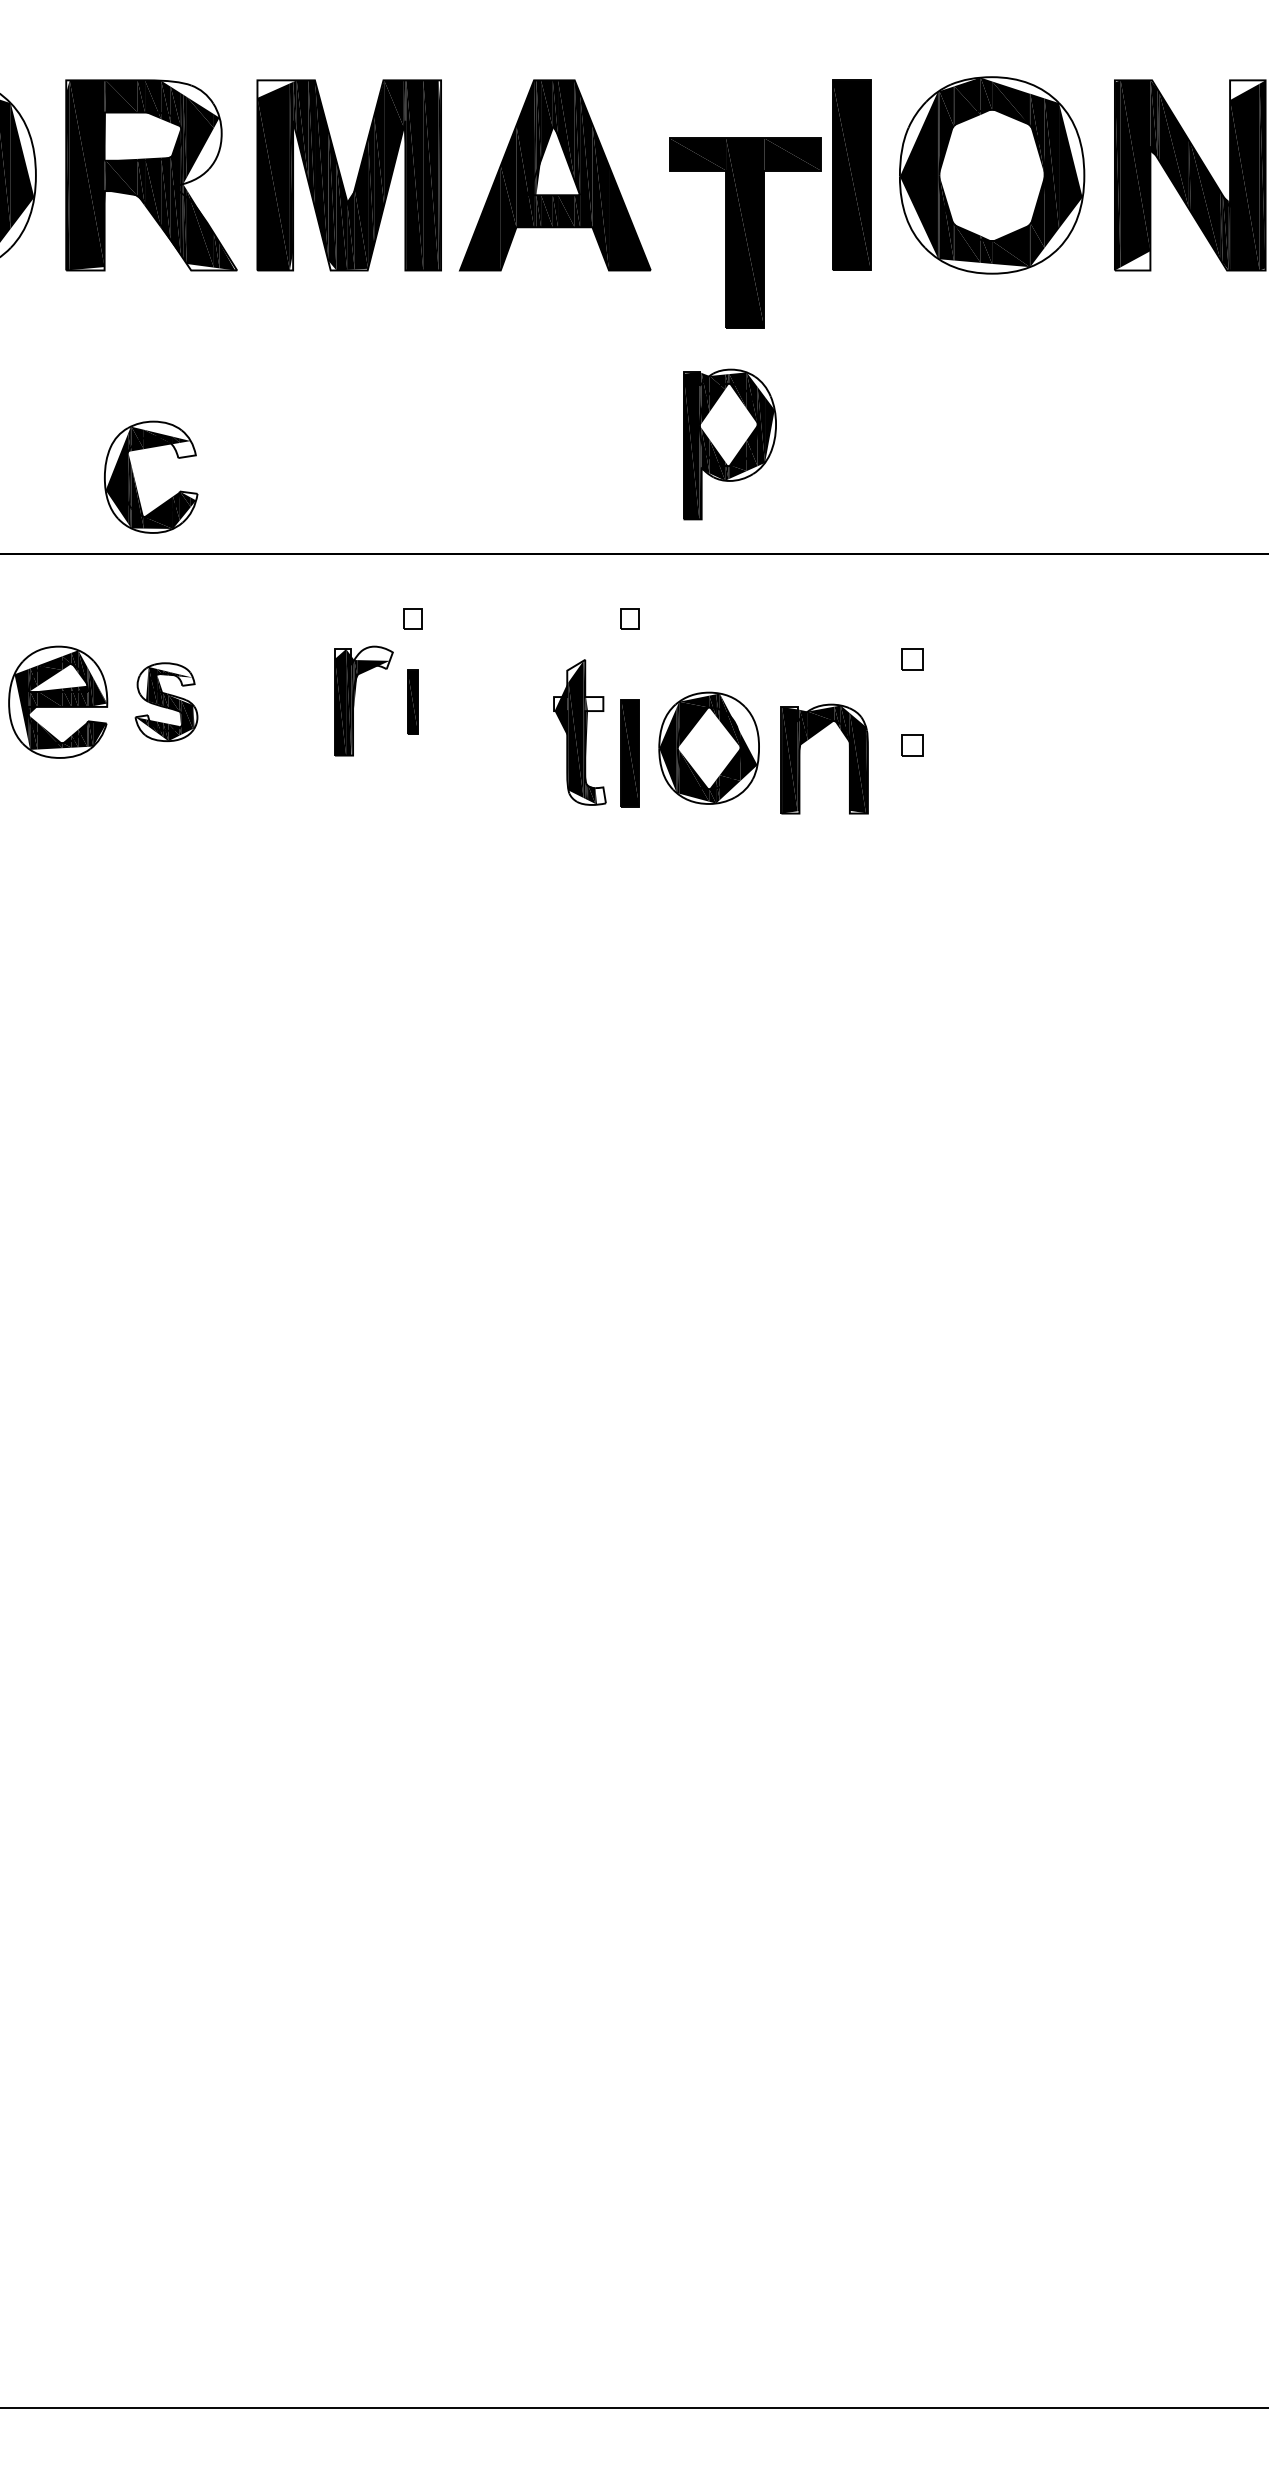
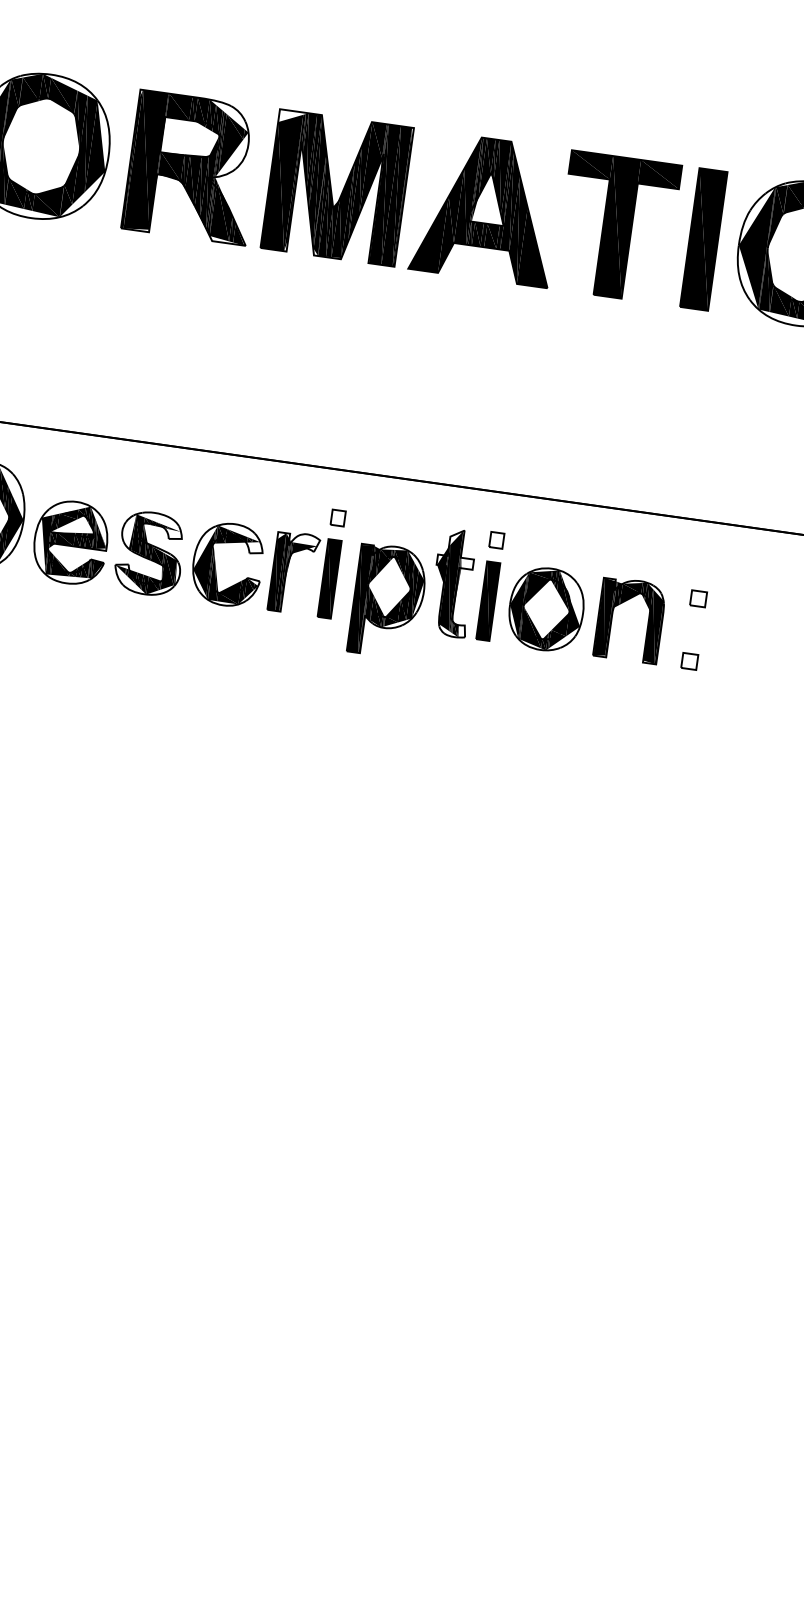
part: (745, 232) -> (617, 226), moved
part: (729, 444) -> (387, 601), moved
part: (135, 481) -> (215, 566), moved
part: (166, 701) -> (149, 553), size x1.43
part: (412, 702) -> (329, 579), size x1.67
part: (579, 732) -> (453, 582), moved
part: (708, 747) -> (546, 608), moved
part: (629, 753) -> (487, 601), moved
part: (800, 758) -> (612, 617), moved

